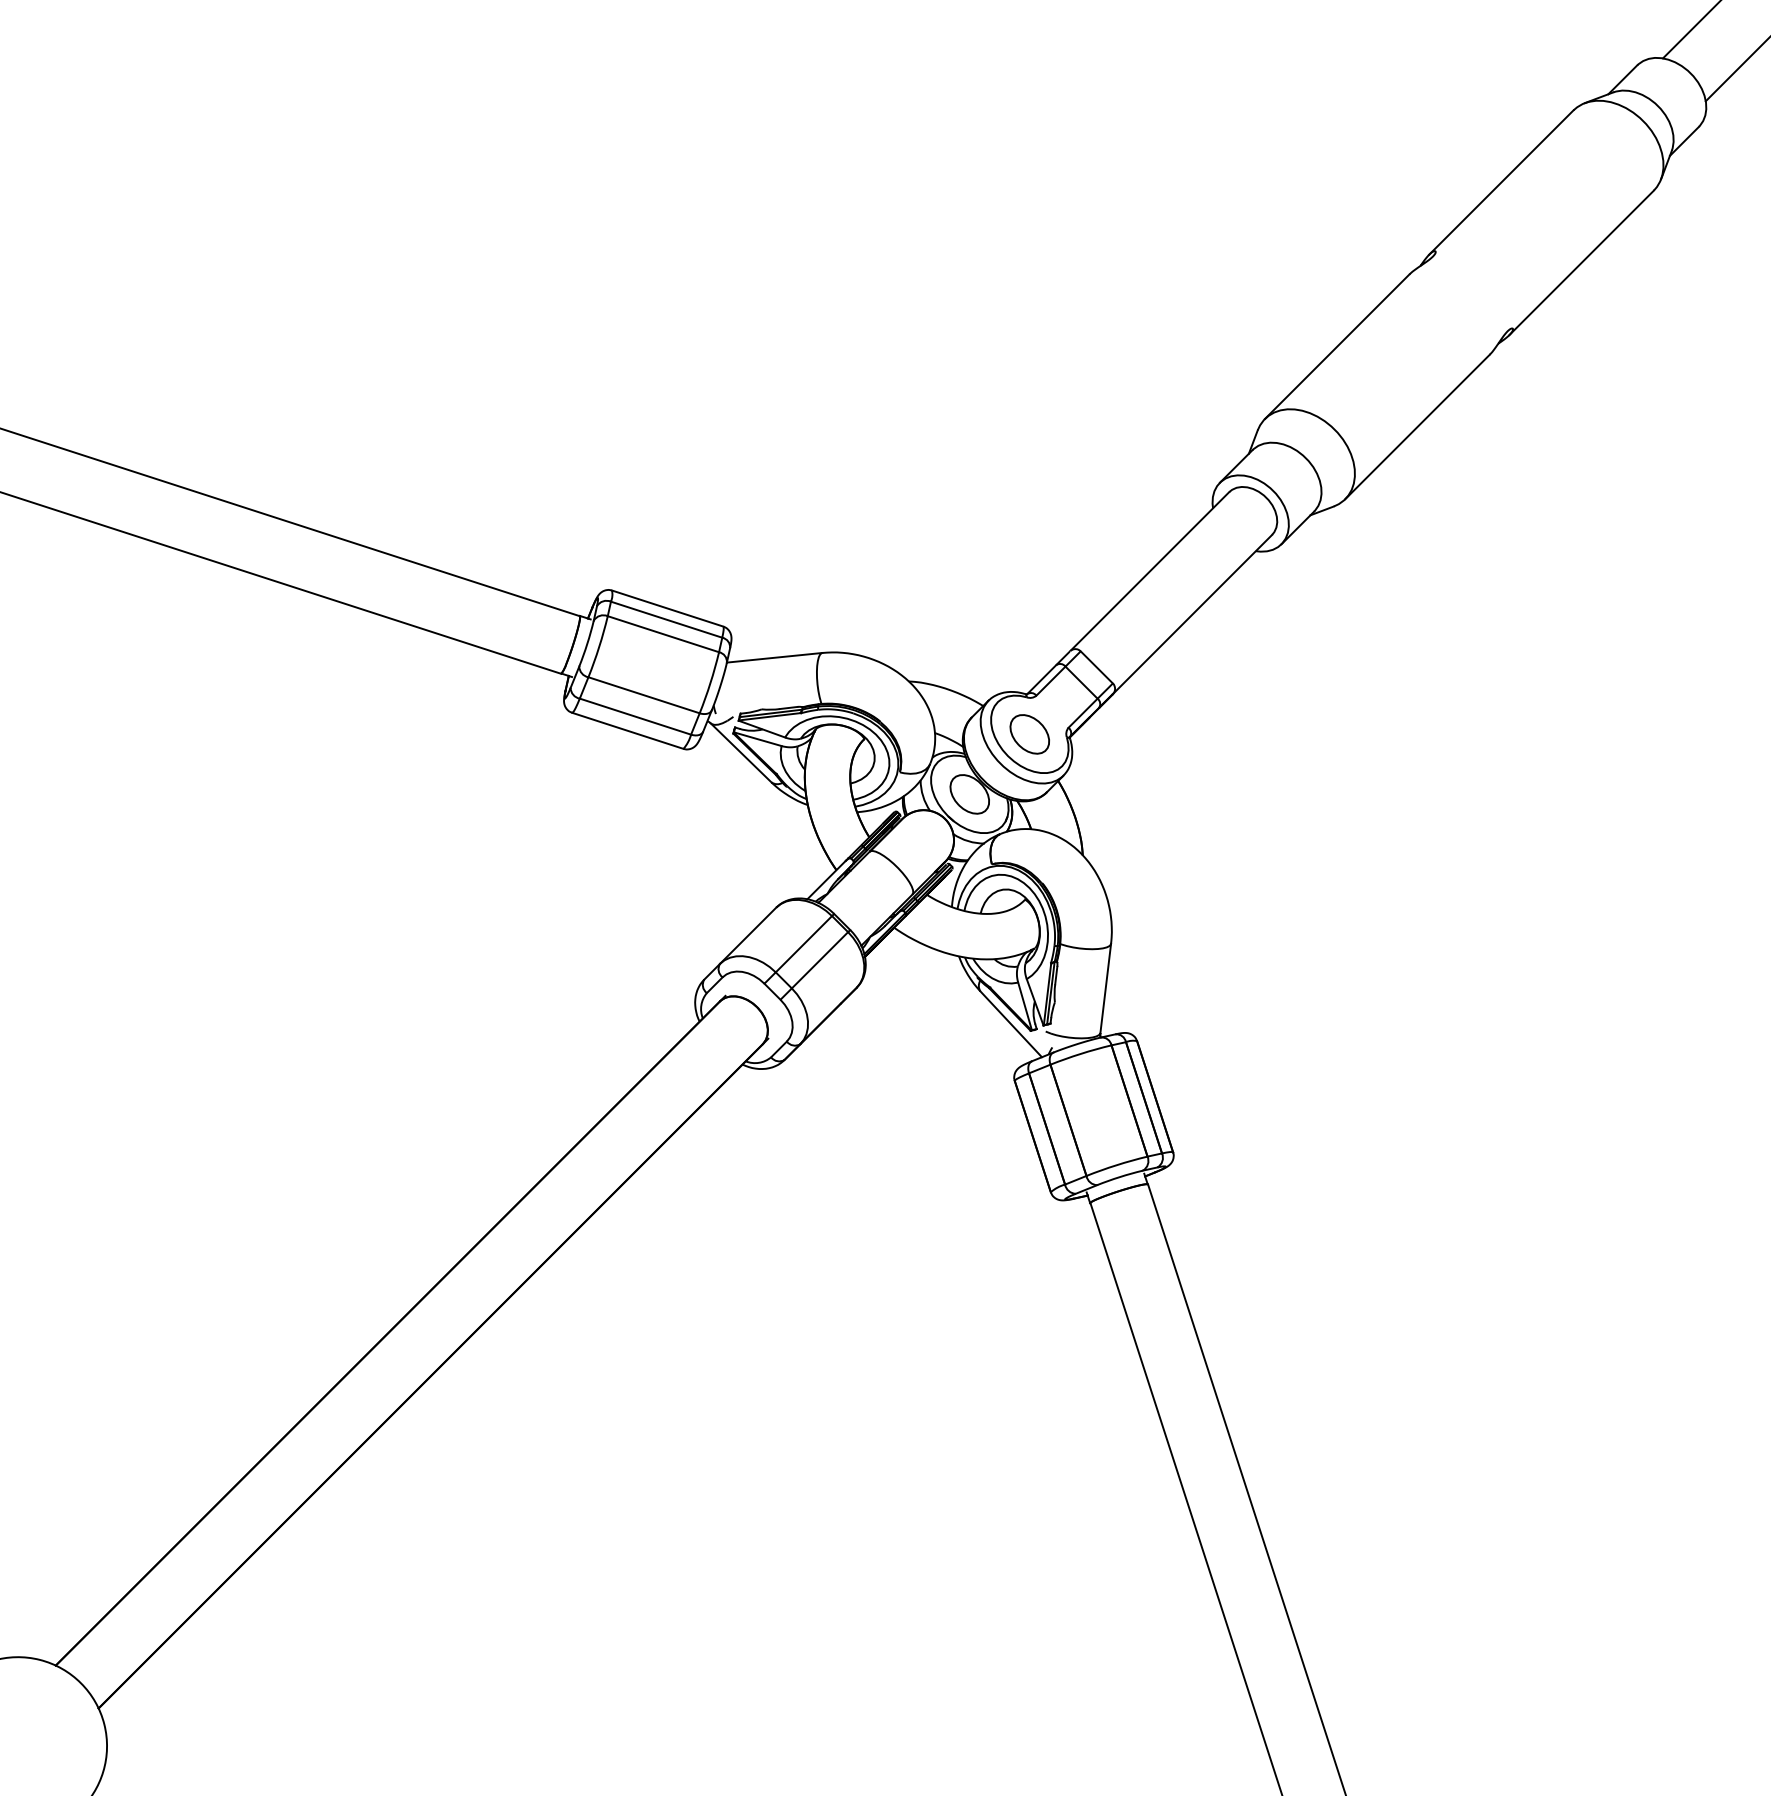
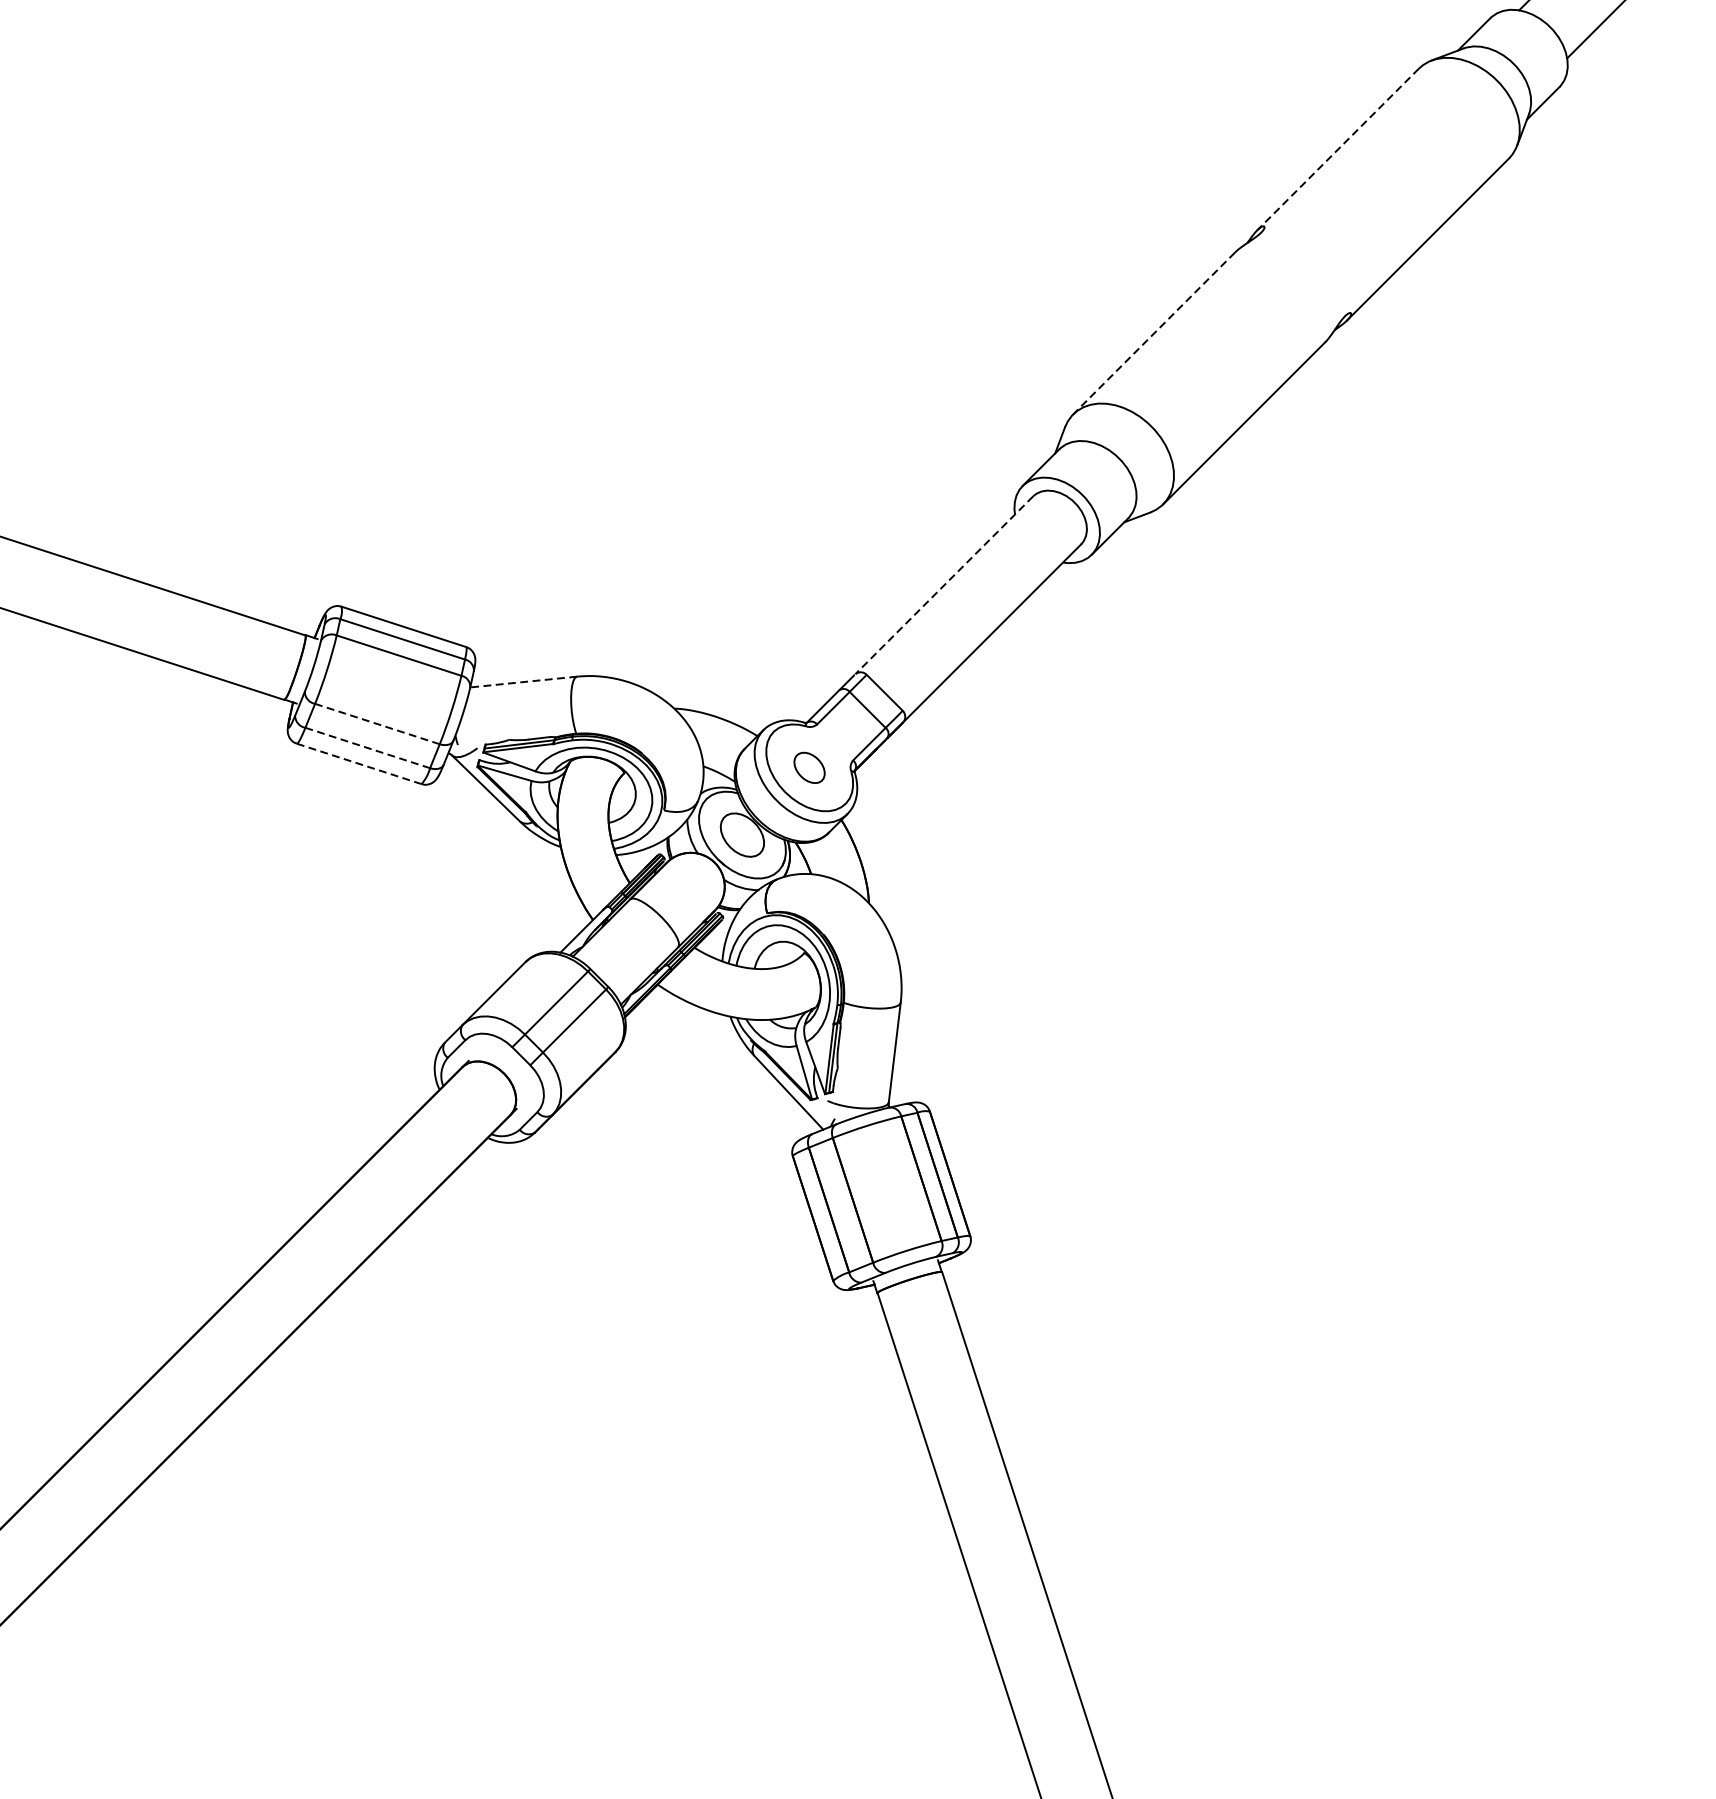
line: (1501, 182) -> (1338, 149), solid -> dashed
line: (1336, 347) -> (1153, 334), solid -> dashed
line: (1149, 571) -> (943, 585), solid -> dashed
line: (774, 657) -> (523, 681), solid -> dashed
line: (643, 695) -> (376, 724), solid -> dashed
line: (635, 716) -> (367, 747), solid -> dashed
line: (628, 731) -> (359, 764), solid -> dashed
part: (1029, 734) -> (809, 768), size x0.7

